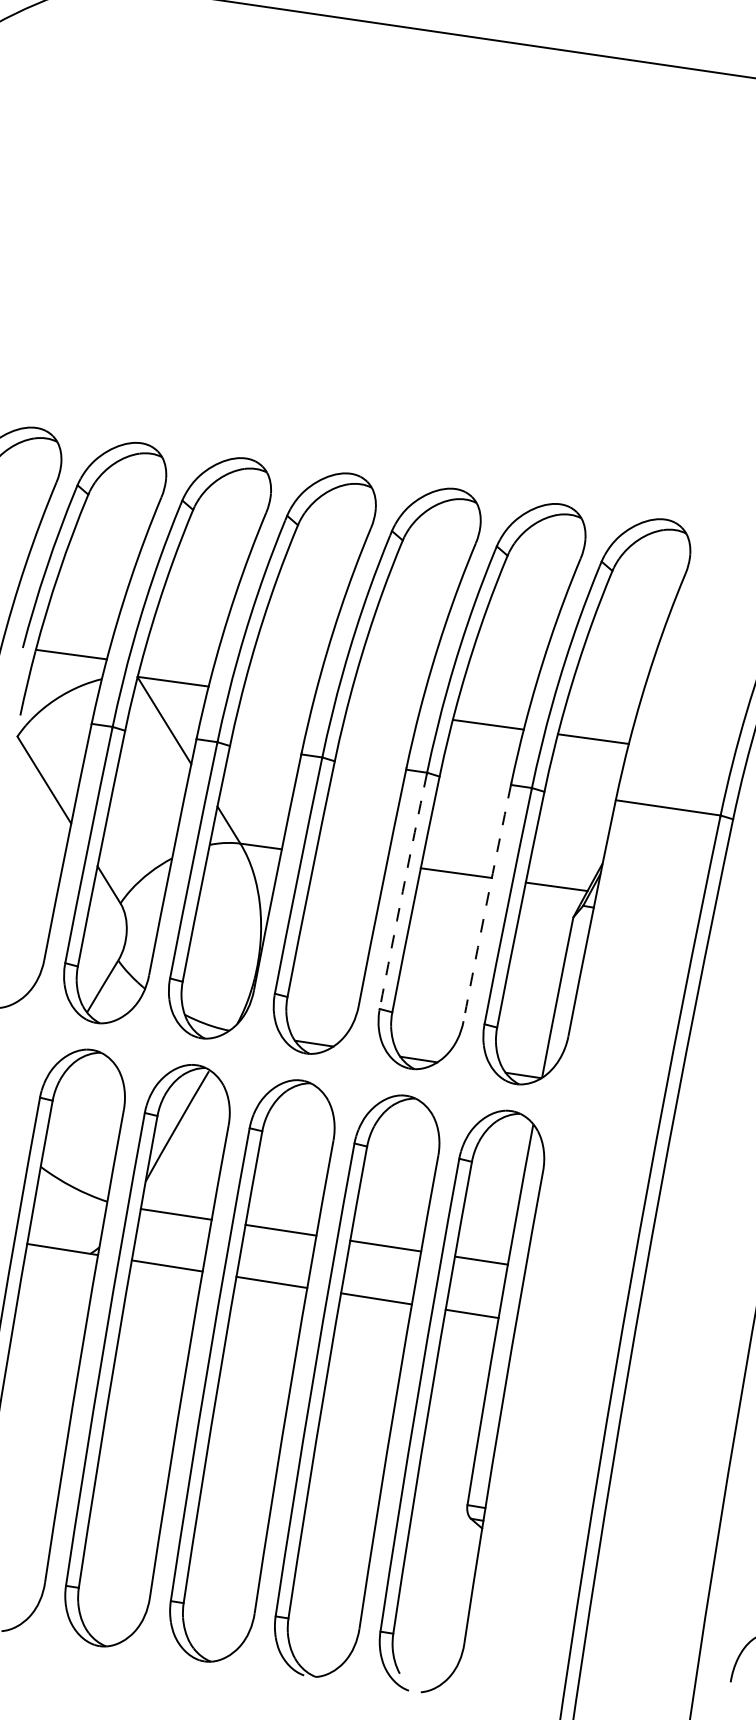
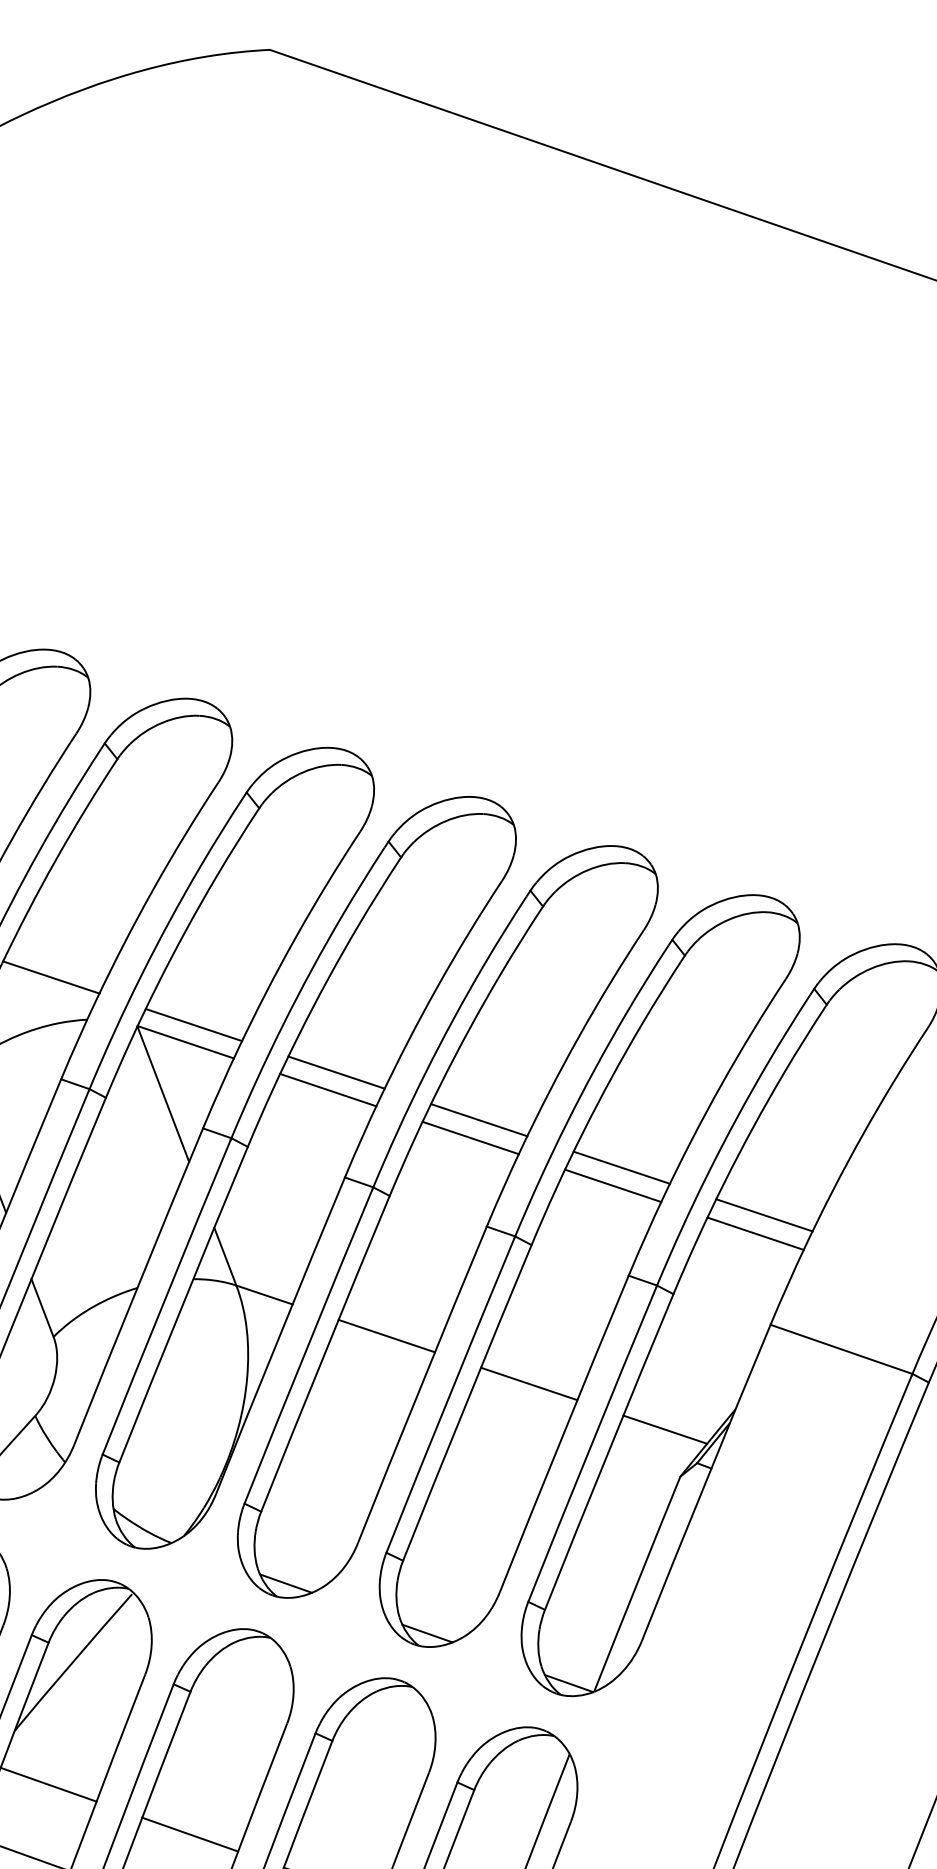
line: (176, 668) -> (193, 1024), added
line: (281, 682) -> (336, 1072), added
line: (277, 695) -> (327, 1089), added
line: (386, 696) -> (478, 1119), added
line: (382, 710) -> (469, 1137), added
line: (491, 710) -> (621, 1166), added
line: (596, 724) -> (763, 1214), added
line: (350, 858) -> (385, 1335), added
arc: (402, 891) -> (449, 1395), dashed -> solid
arc: (486, 902) -> (563, 1432), dashed -> solid

